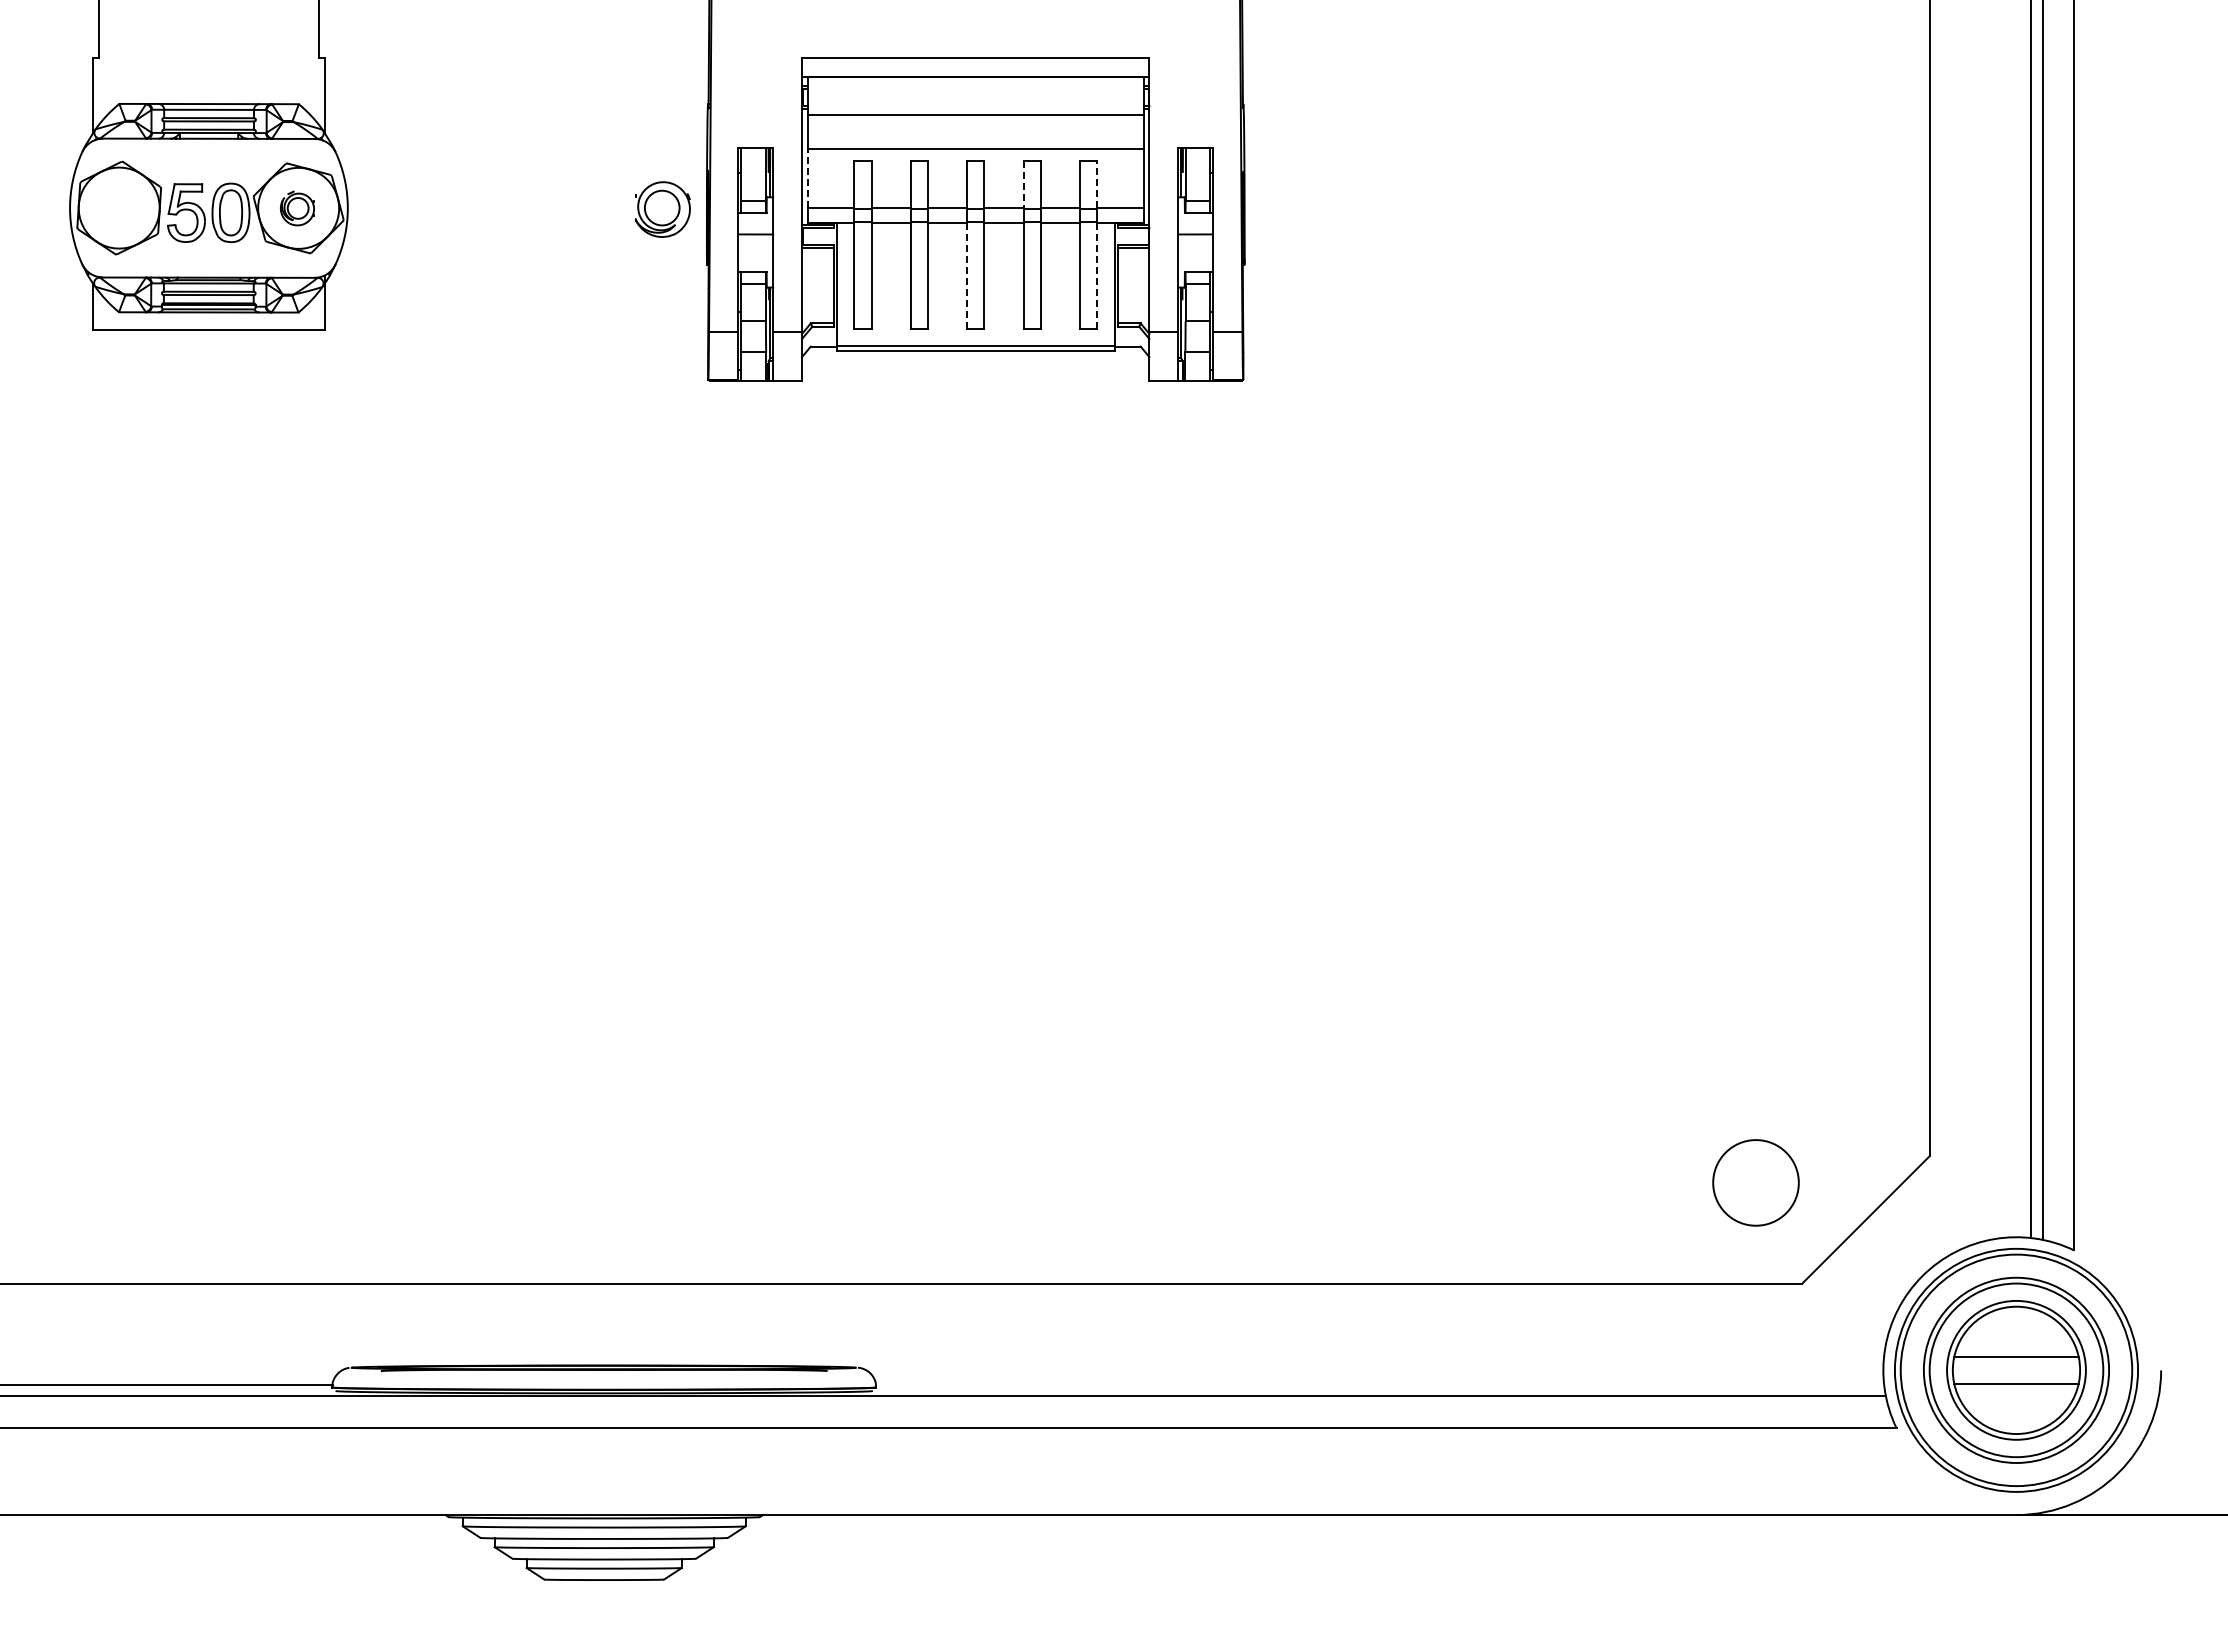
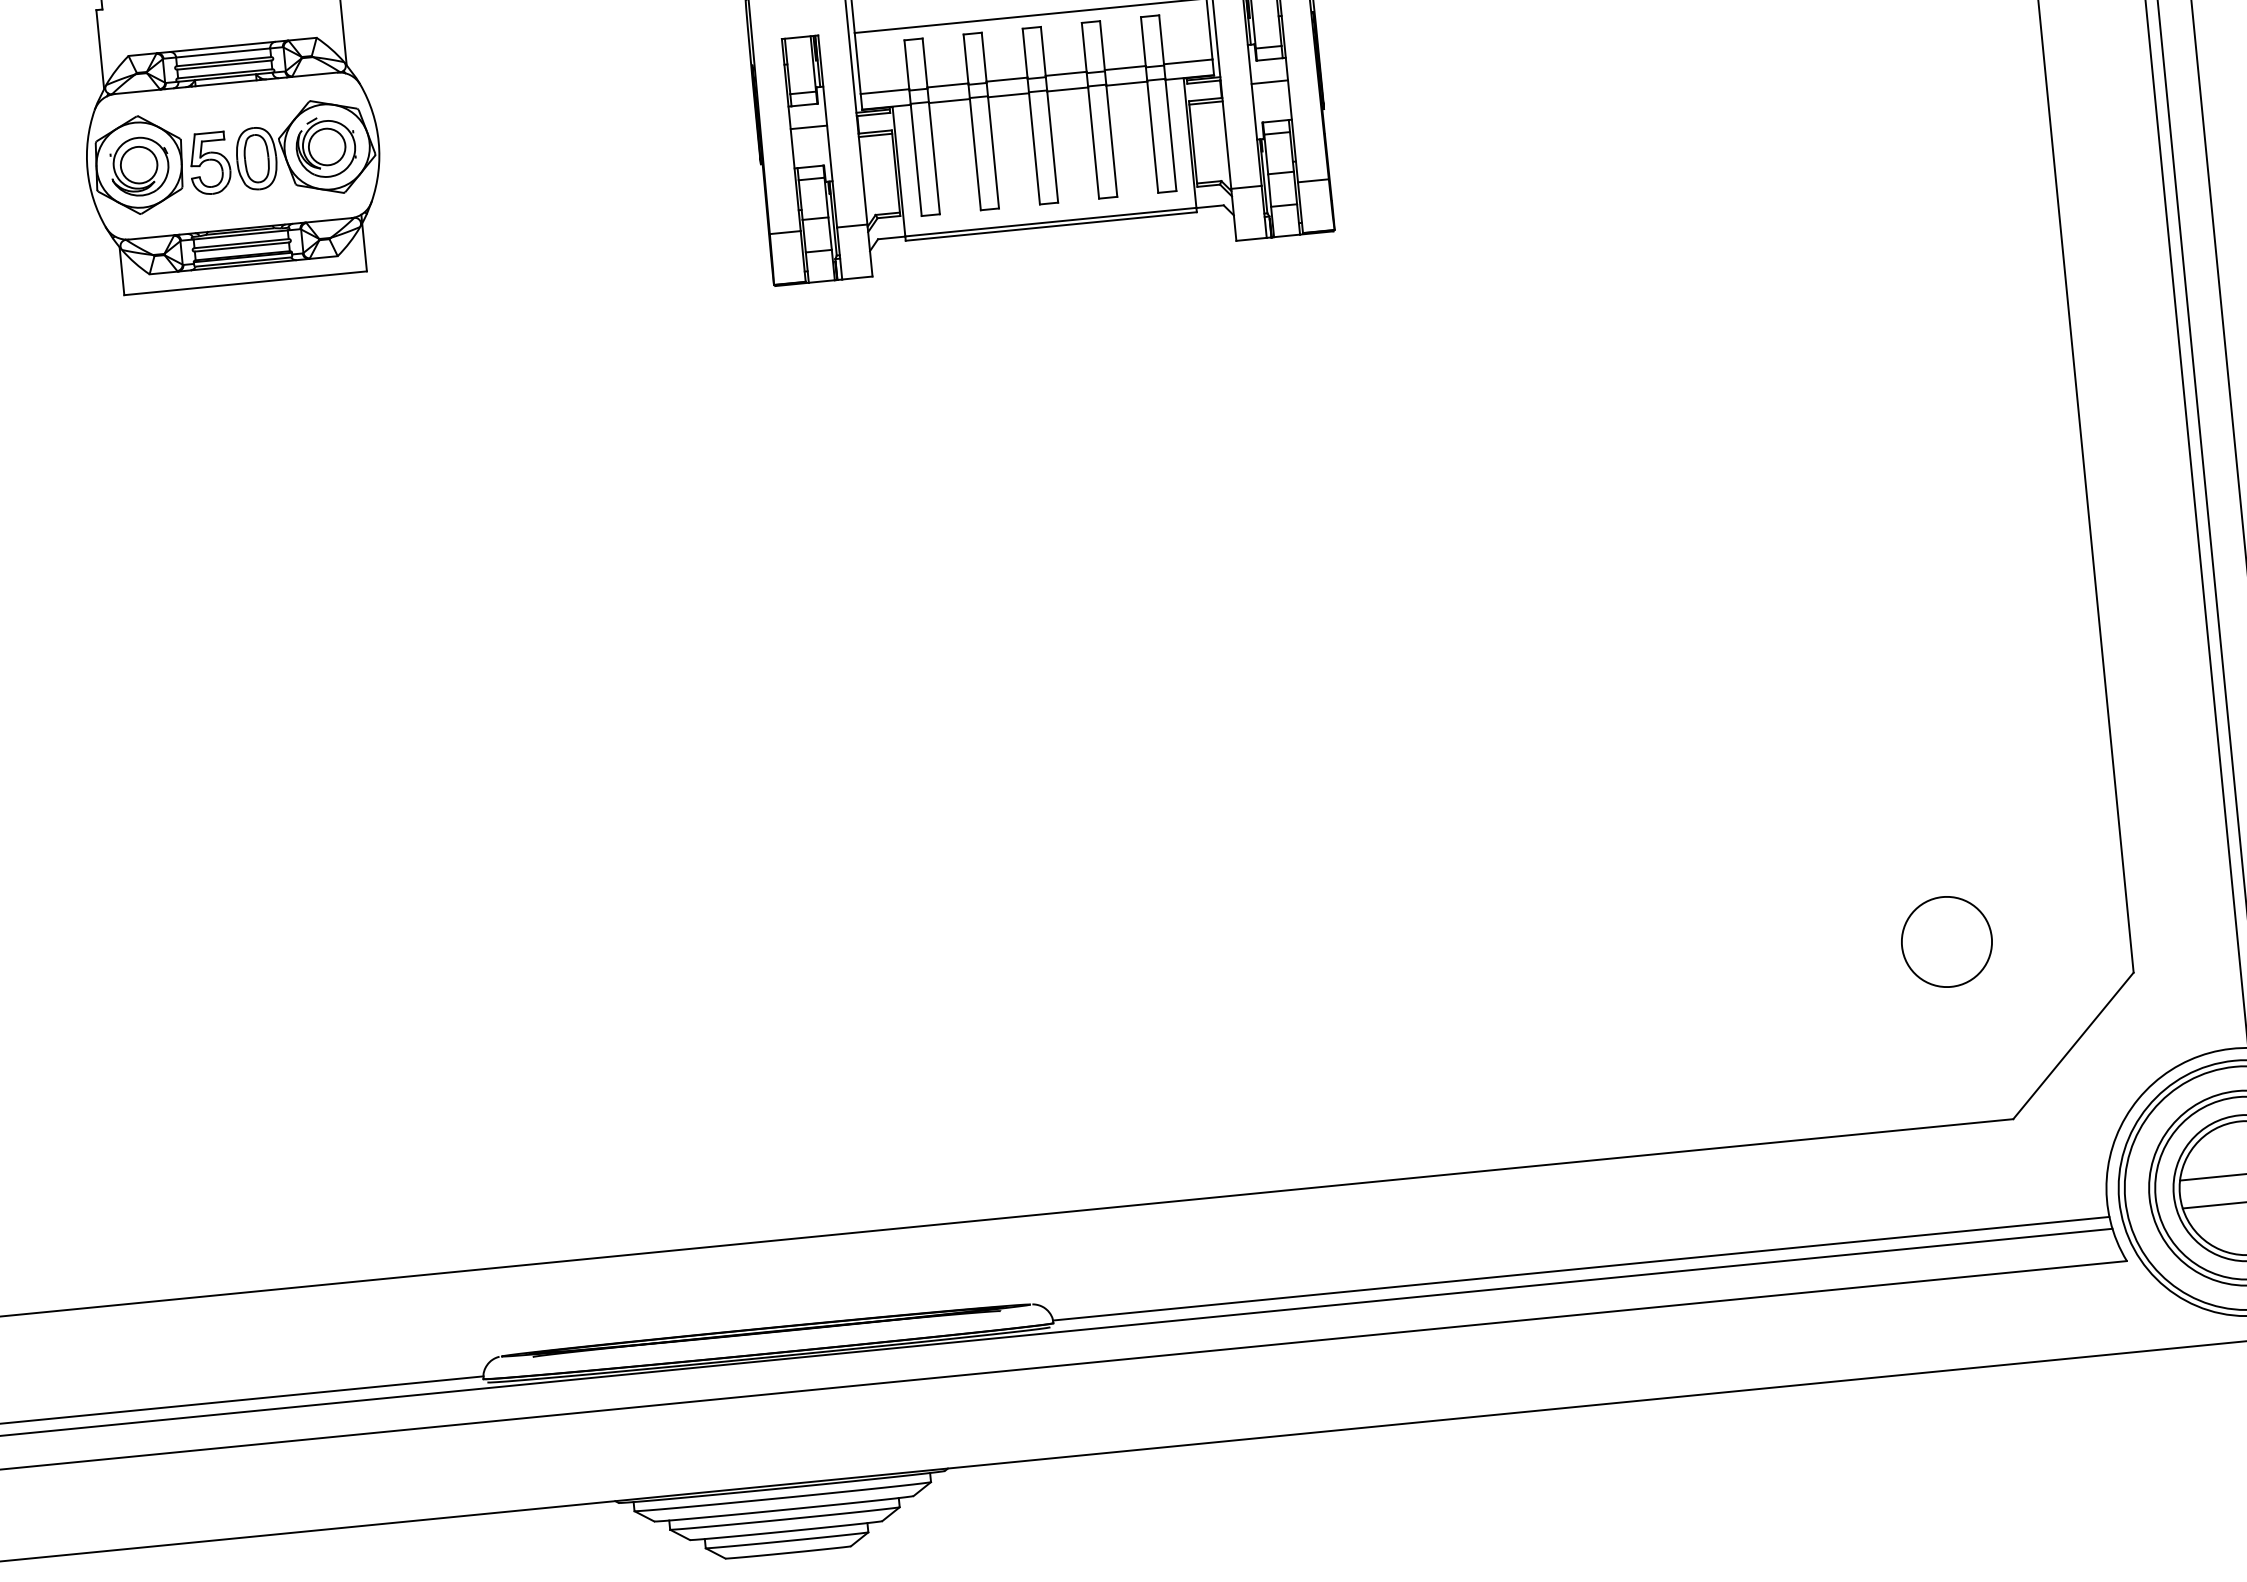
line: (807, 178) -> (857, 63), dashed -> solid
line: (1097, 183) -> (1161, 38), dashed -> solid
line: (1023, 184) -> (1084, 47), dashed -> solid
part: (297, 208) -> (325, 147), size x1.67
part: (662, 209) -> (139, 166), moved
line: (1097, 275) -> (1171, 135), dashed -> solid
line: (967, 276) -> (1035, 149), dashed -> solid
circle: (1755, 1182) -> (1946, 941), moved
line: (1379, 1384) -> (1580, 1268), added

